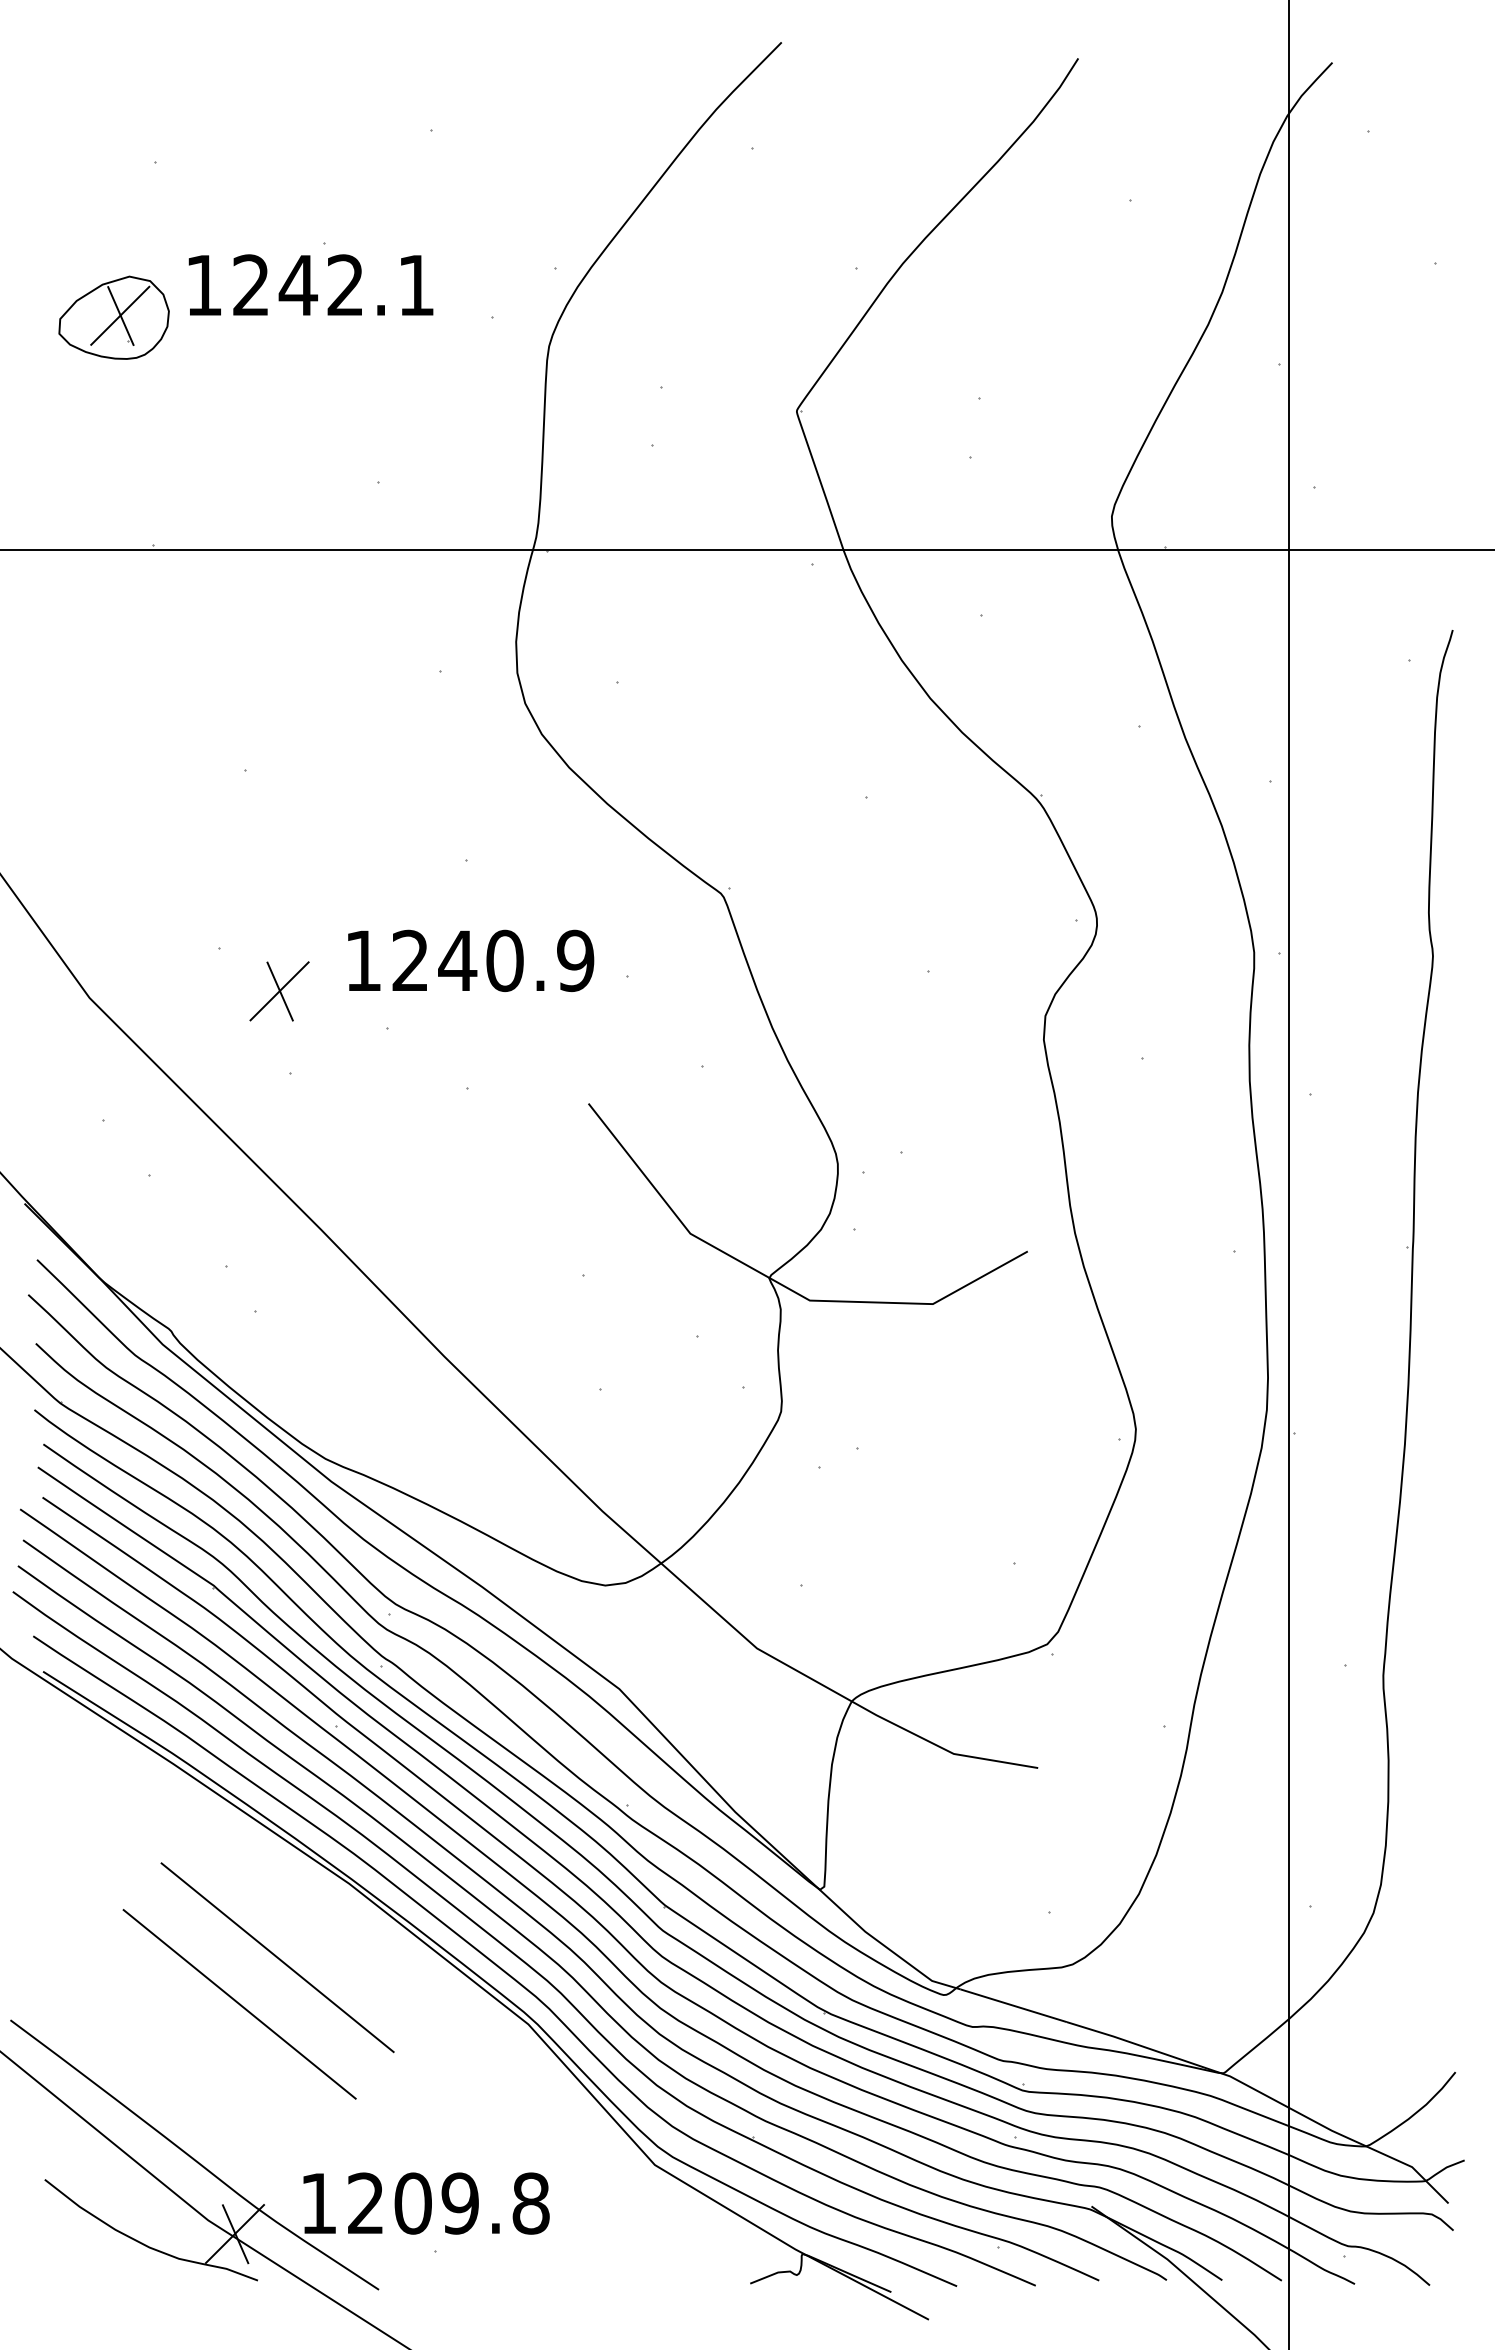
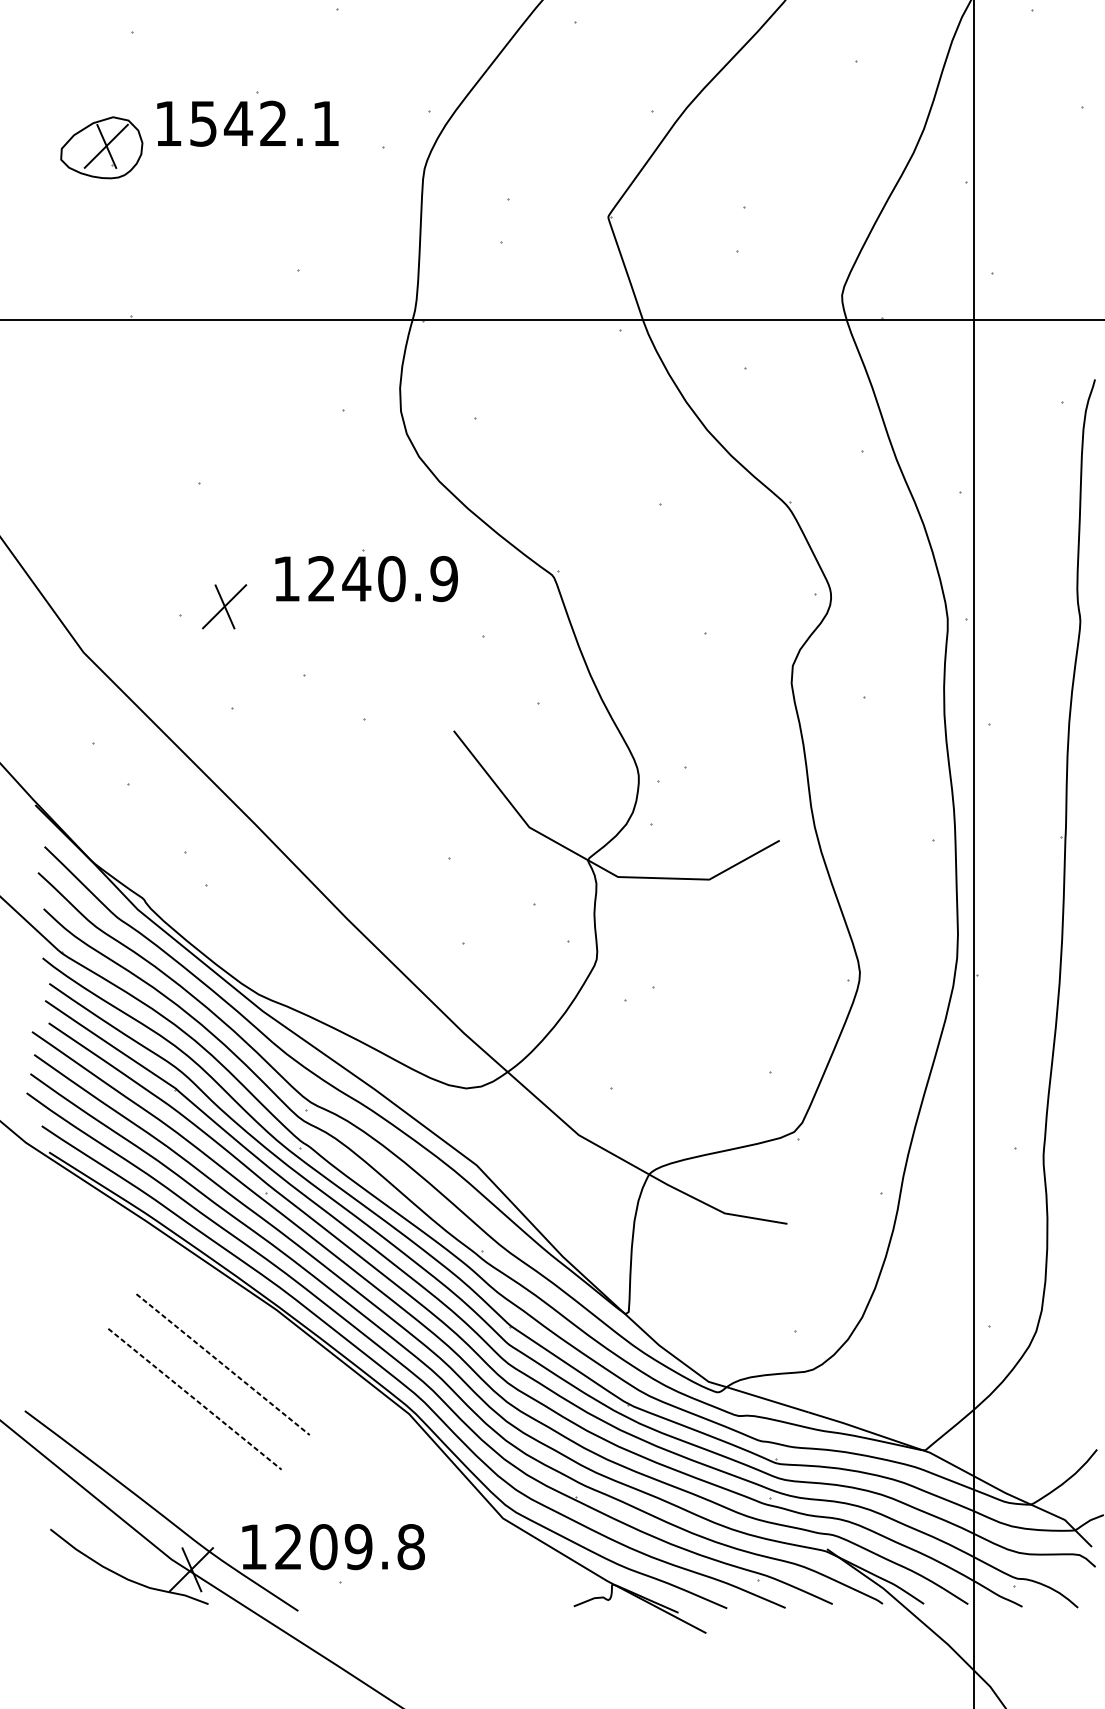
text: (250, 285) -> (202, 123), 1242.1 -> 1542.1
text: (471, 960) -> (366, 578), moved
part: (279, 991) -> (224, 606), moved
line: (278, 1958) -> (223, 1365), solid -> dashed
line: (240, 2004) -> (195, 1399), solid -> dashed

